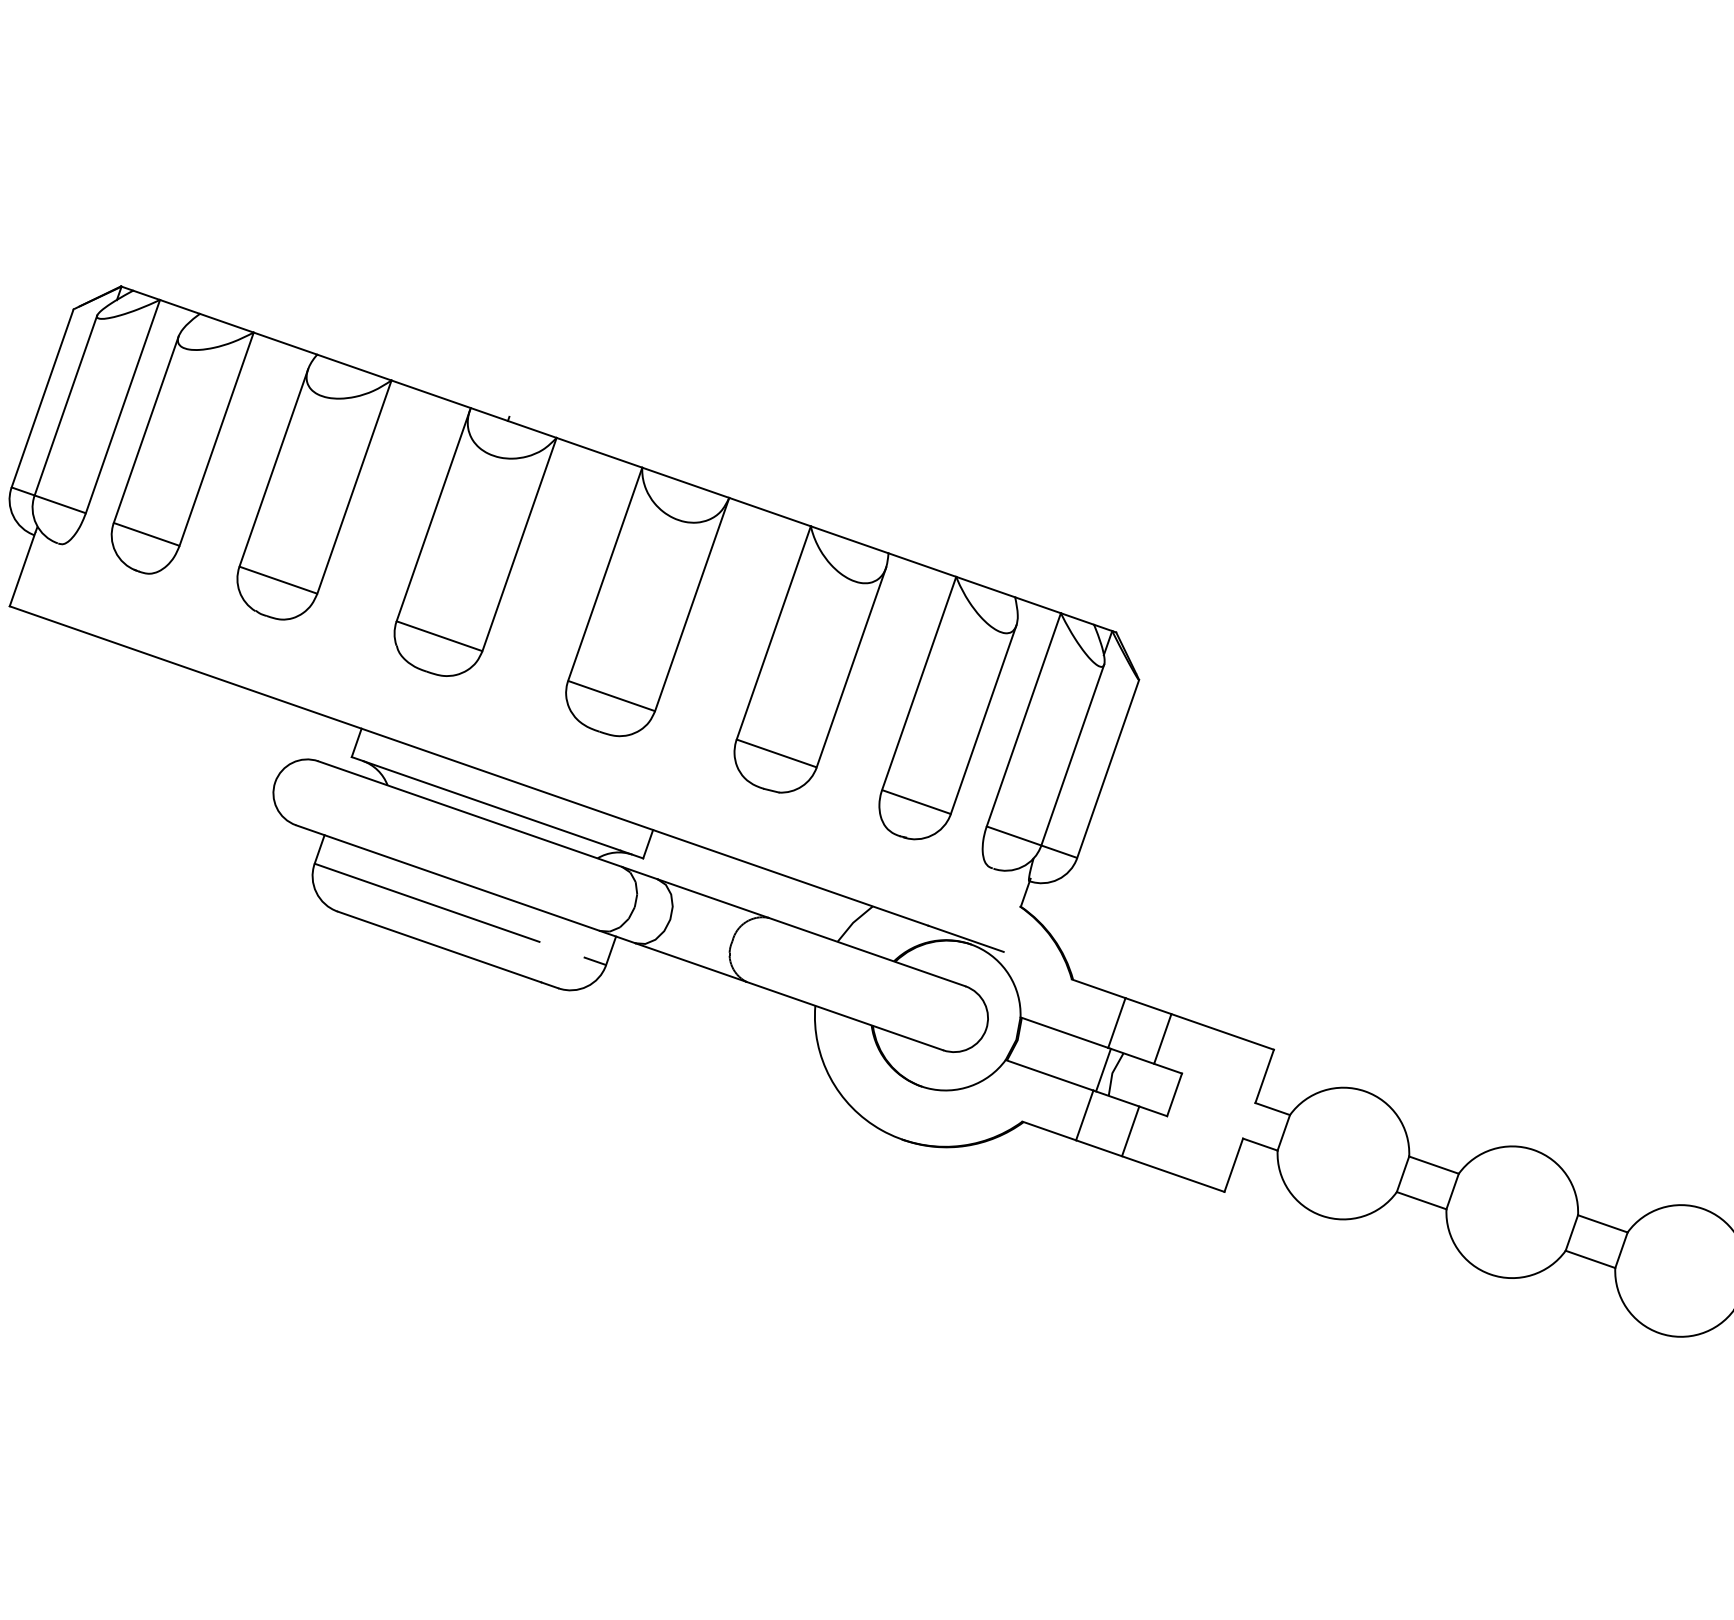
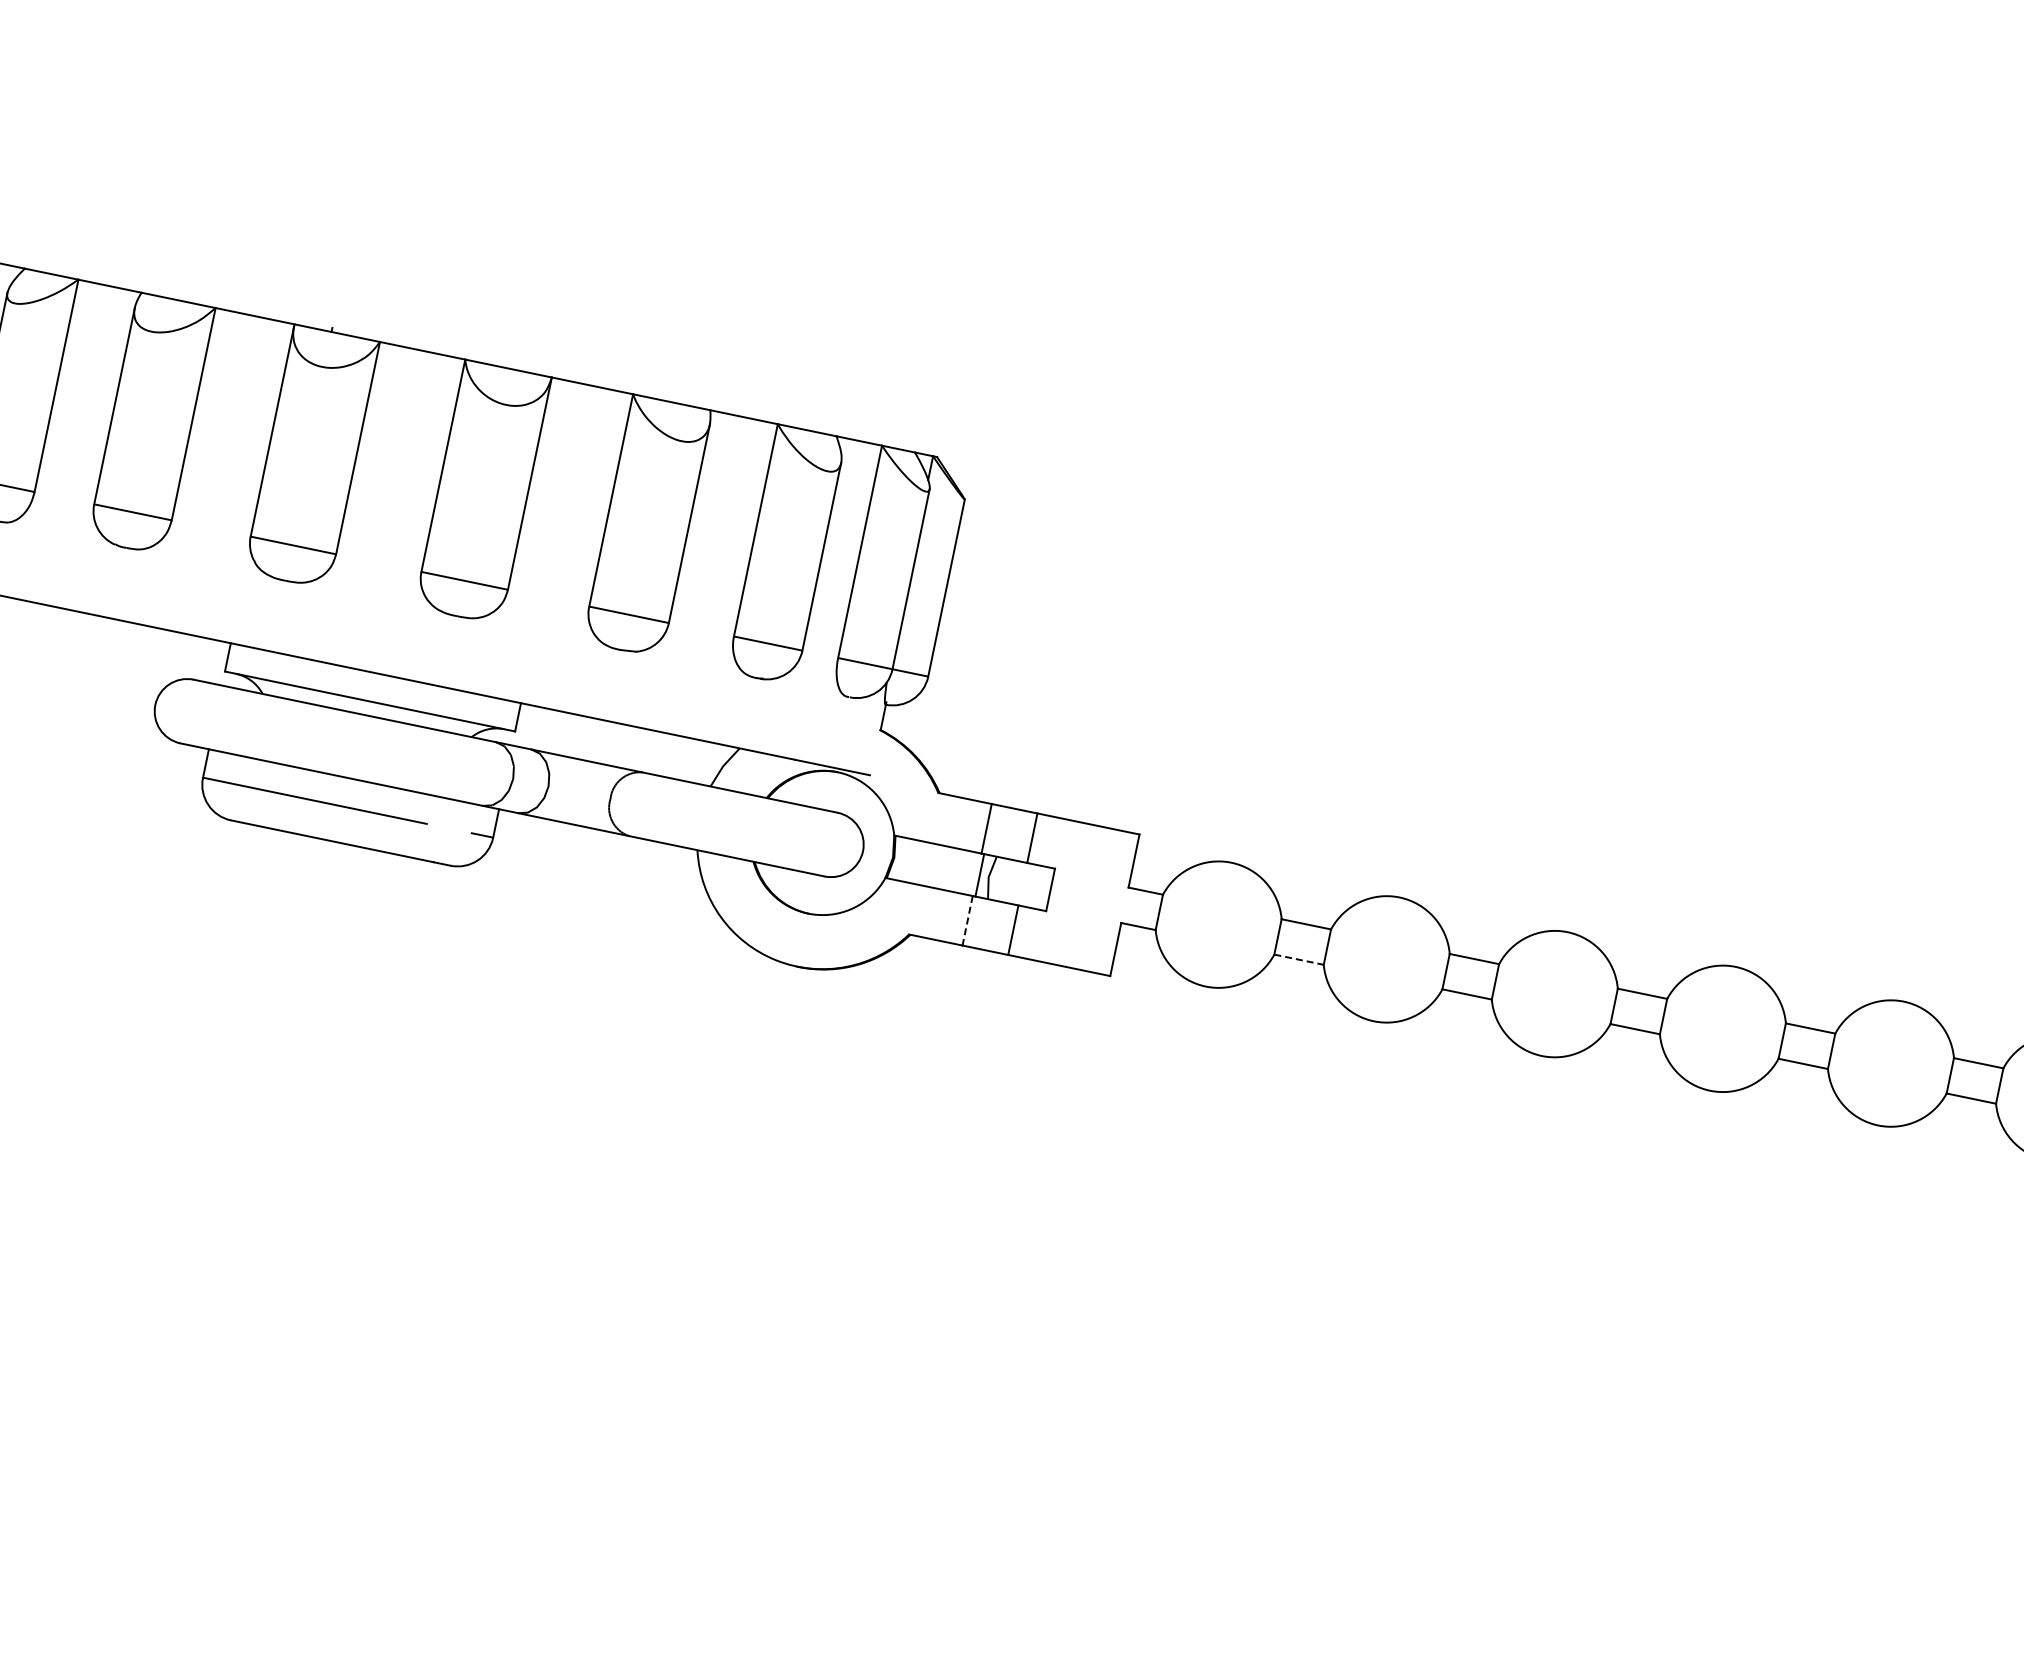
line: (1084, 1116) -> (967, 921), solid -> dashed
line: (1422, 1200) -> (1299, 959), solid -> dashed

